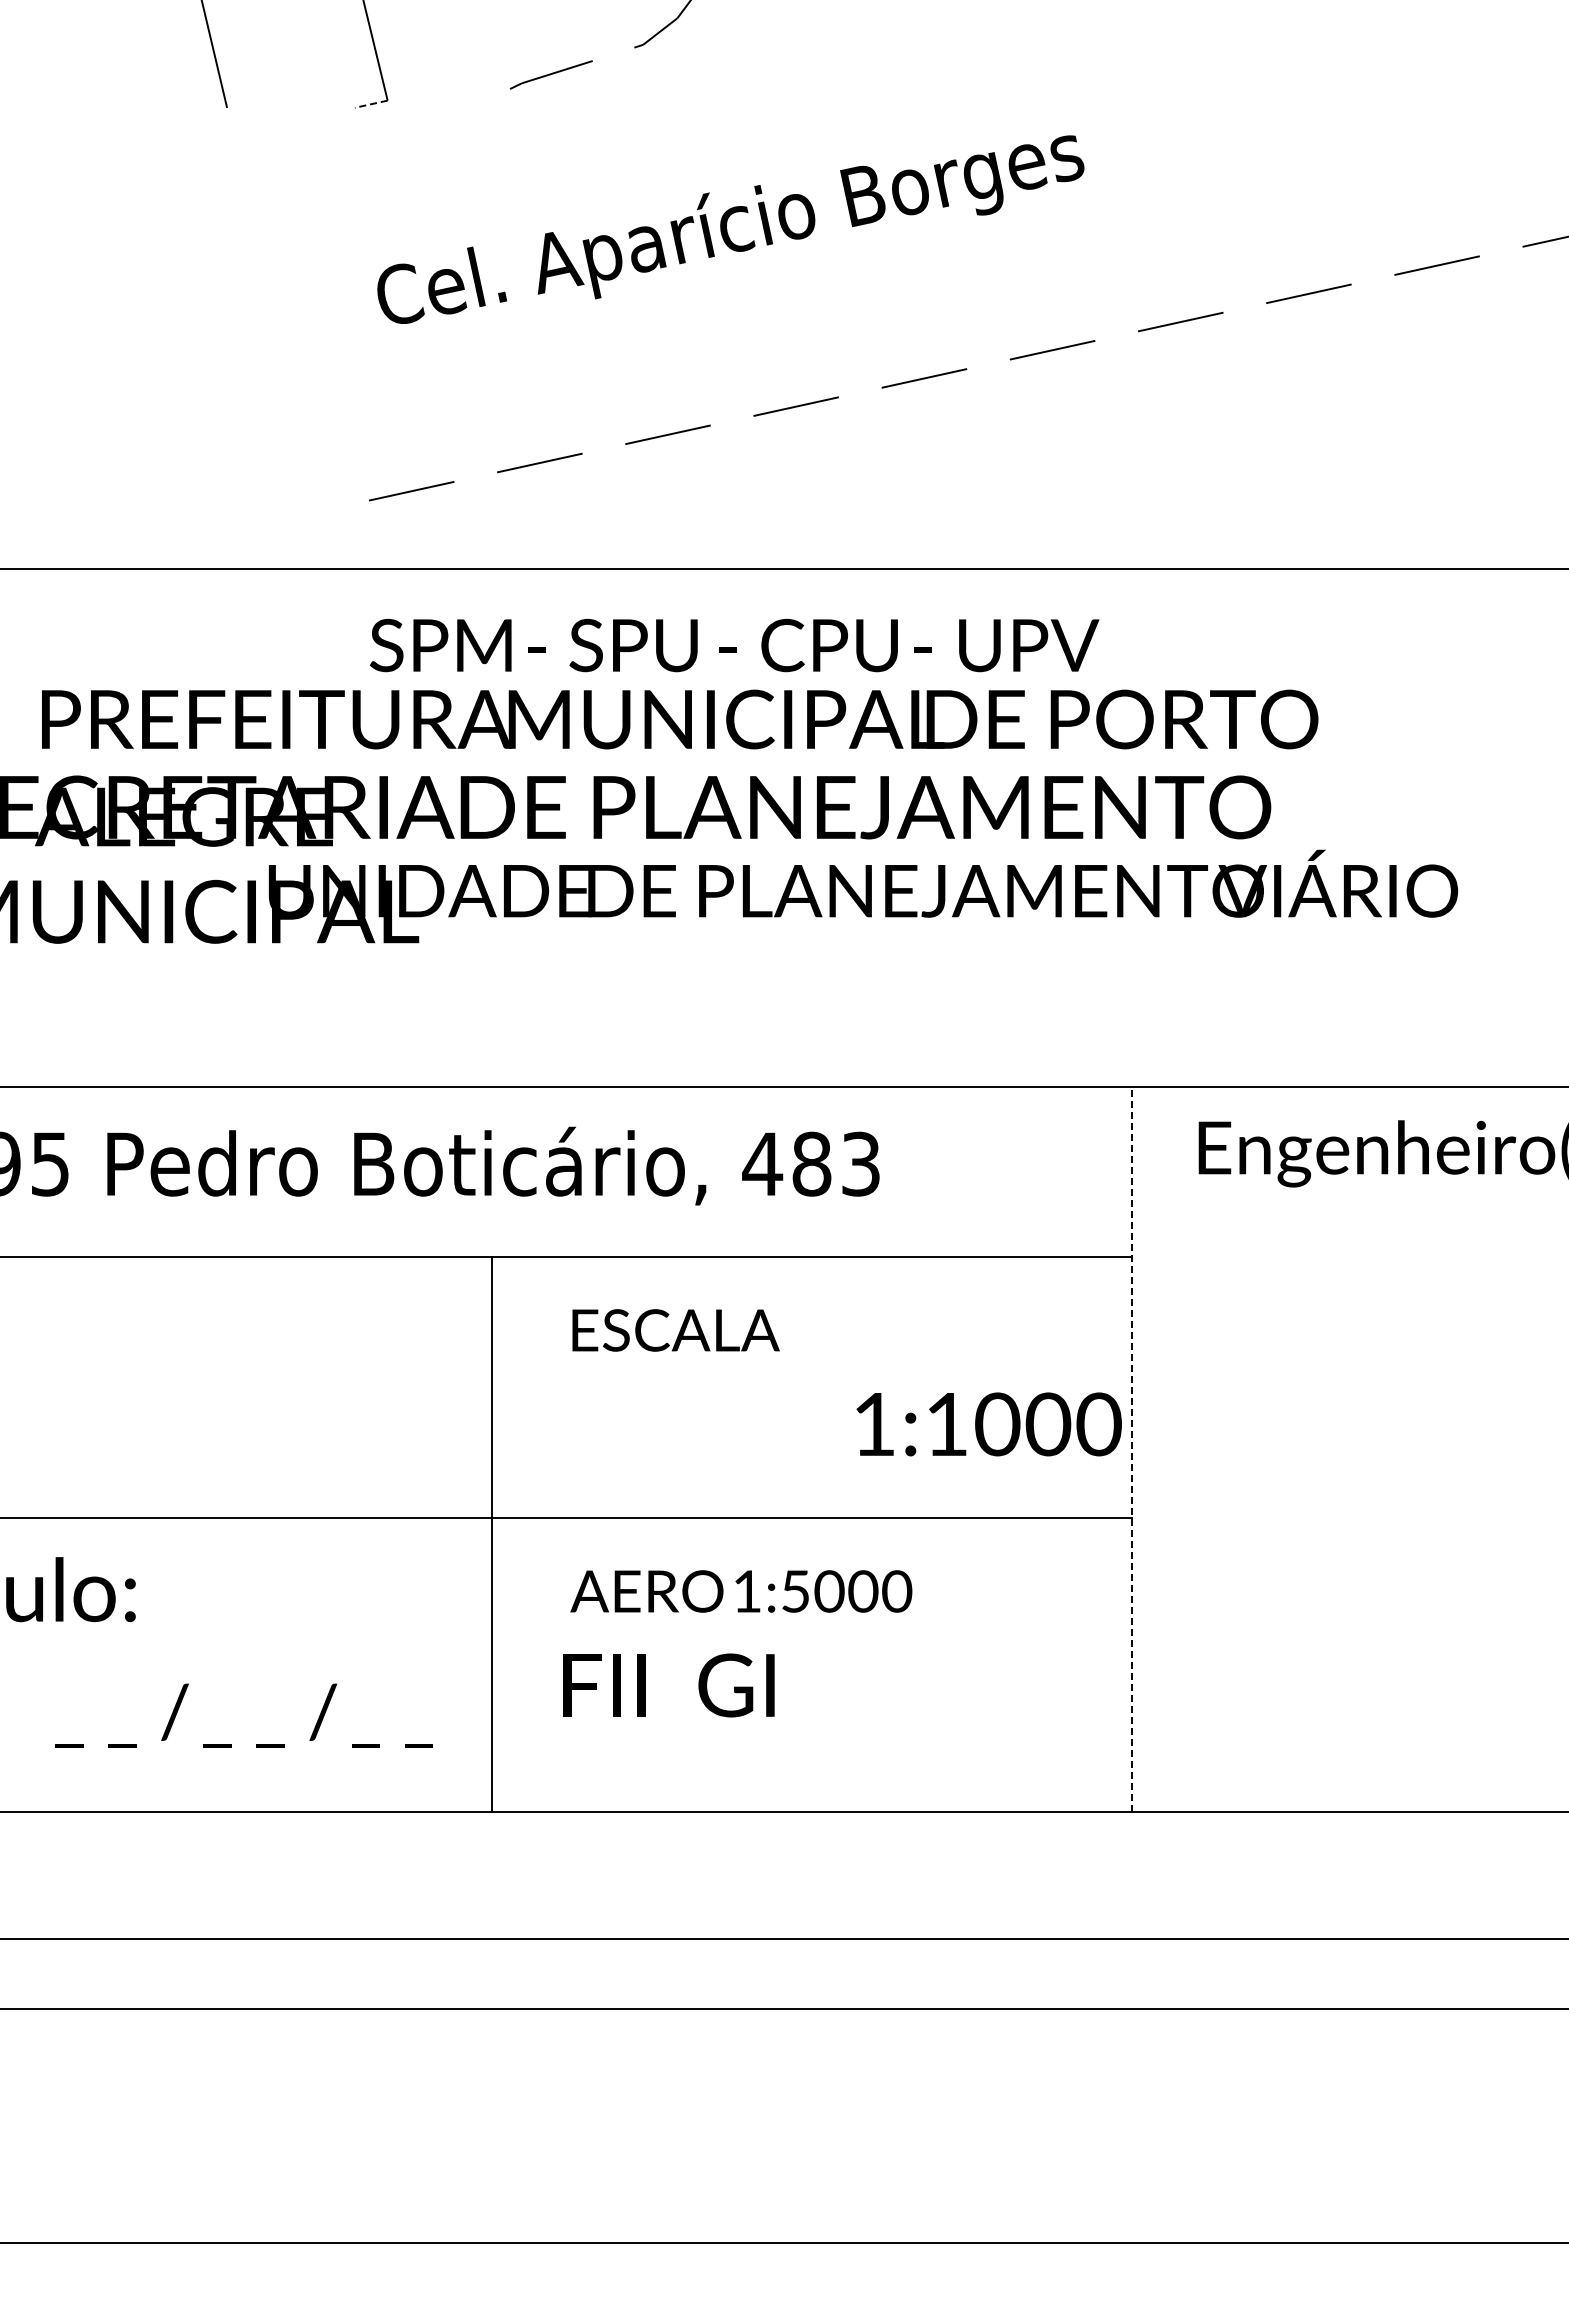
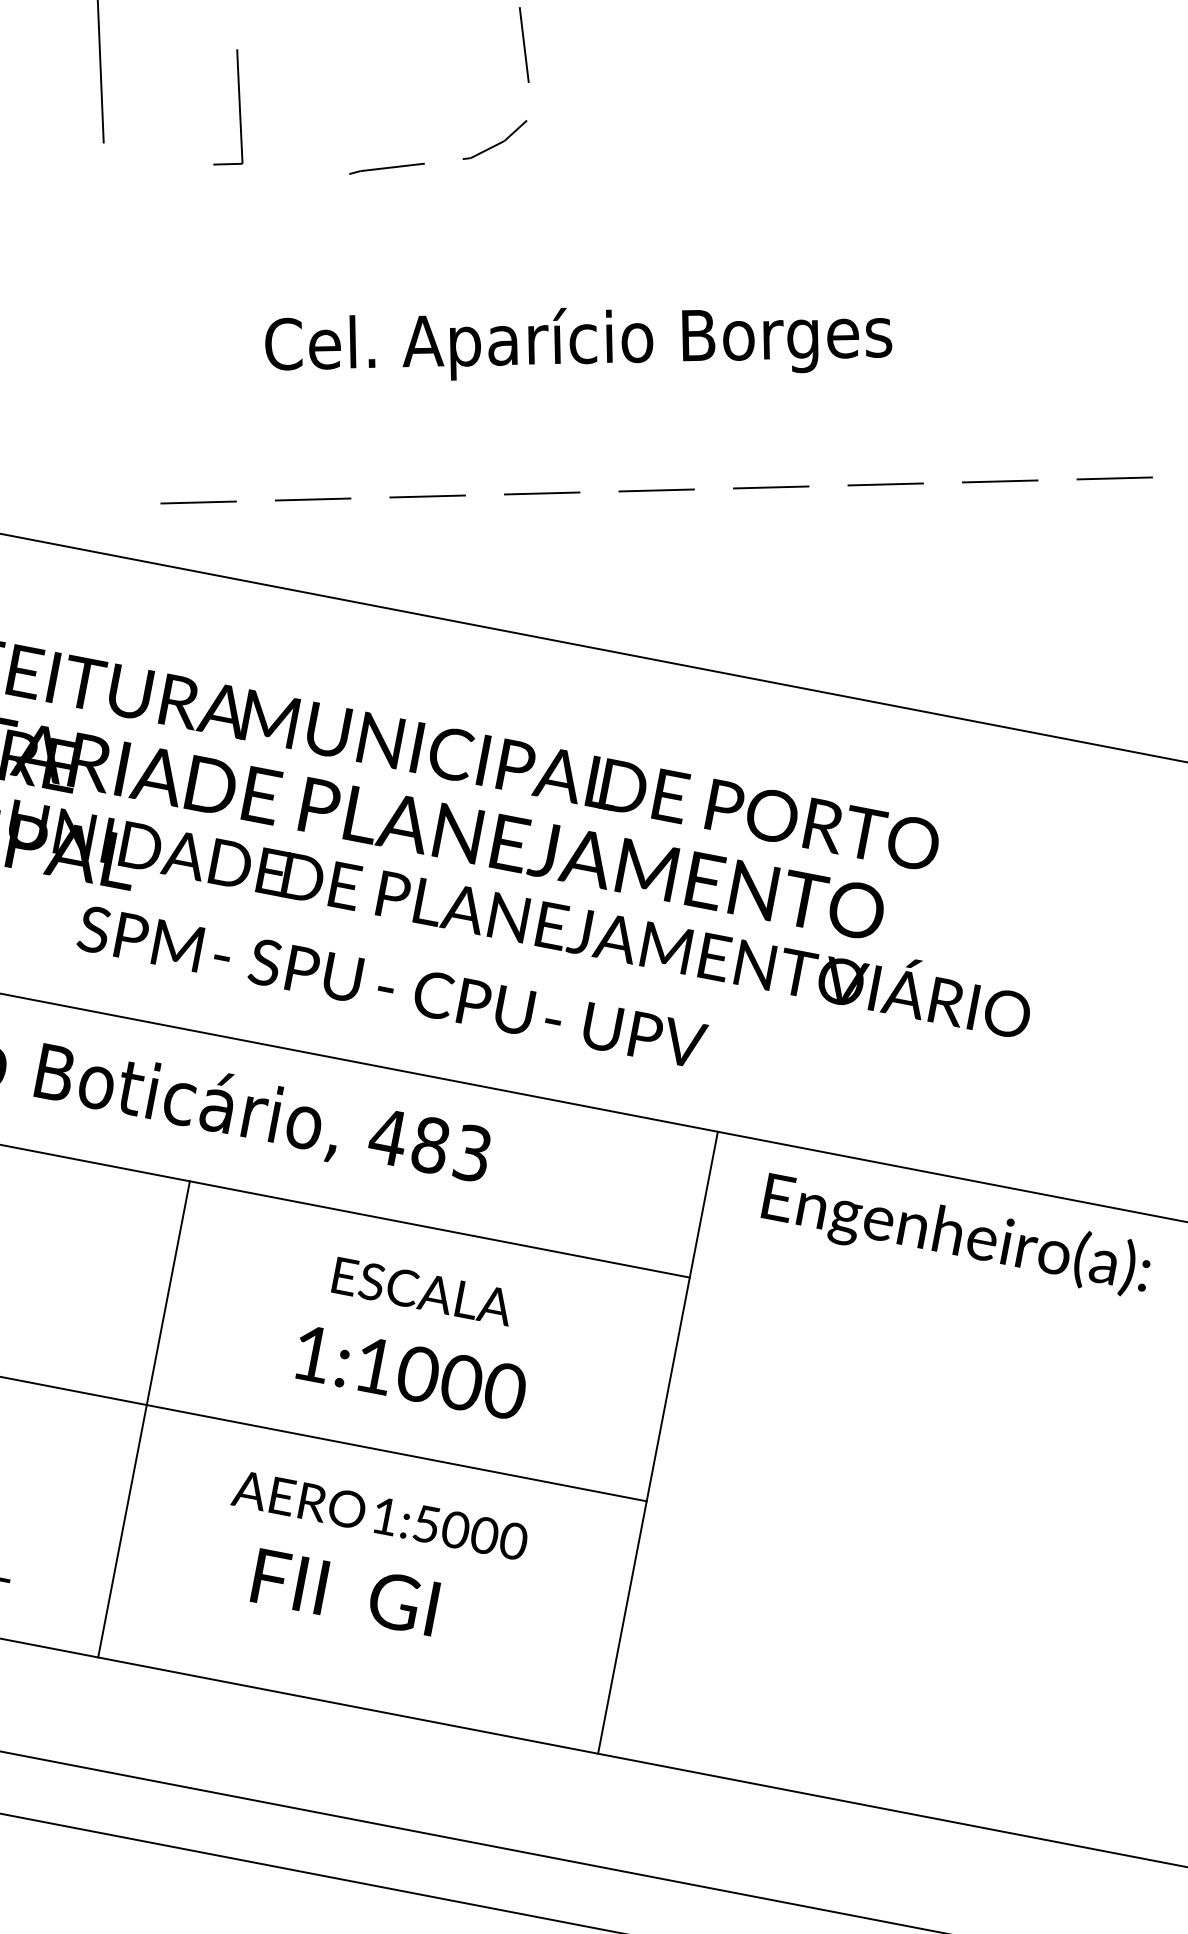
line: (371, 104) -> (228, 164), dashed -> solid
text: (730, 229) -> (578, 343), moved
text: (734, 645) -> (392, 987), moved
text: (675, 1330) -> (422, 1291), moved
text: (988, 1424) -> (410, 1372), moved
line: (1132, 1449) -> (658, 1442), dashed -> solid
line: (491, 1534) -> (143, 1419), moved
text: (741, 1591) -> (380, 1515), moved
text: (668, 1685) -> (345, 1592), moved

